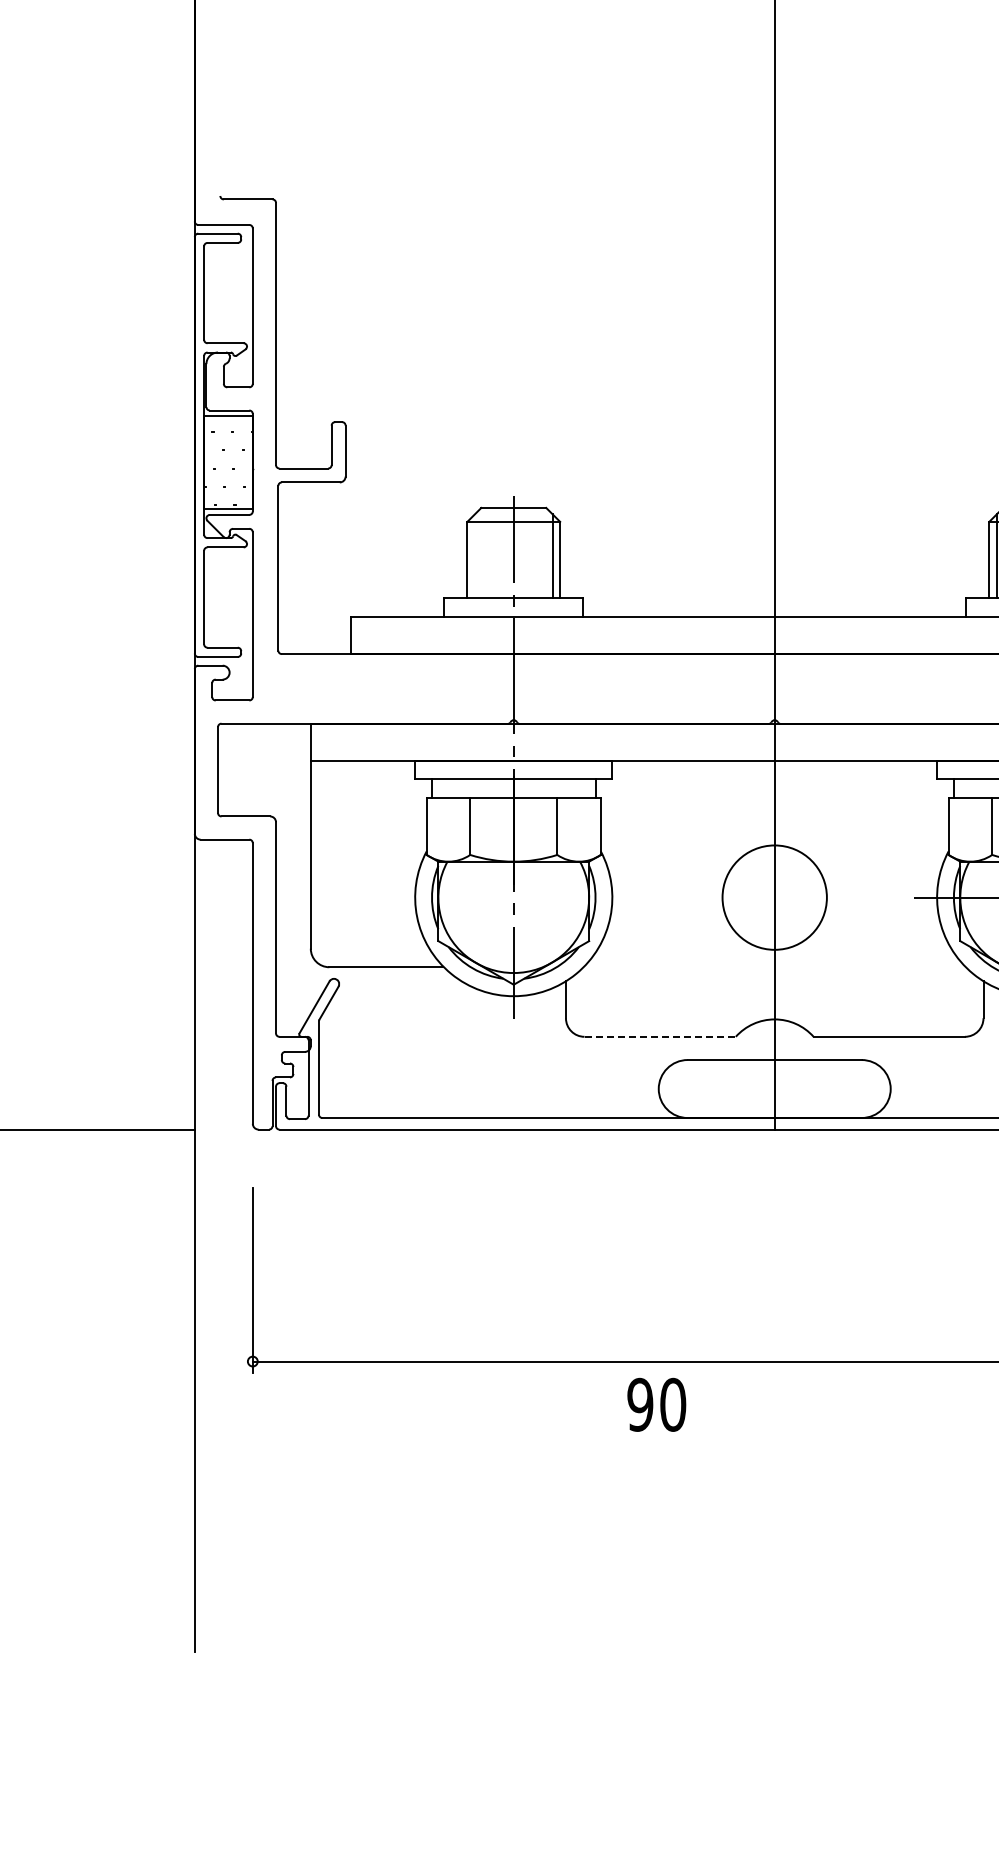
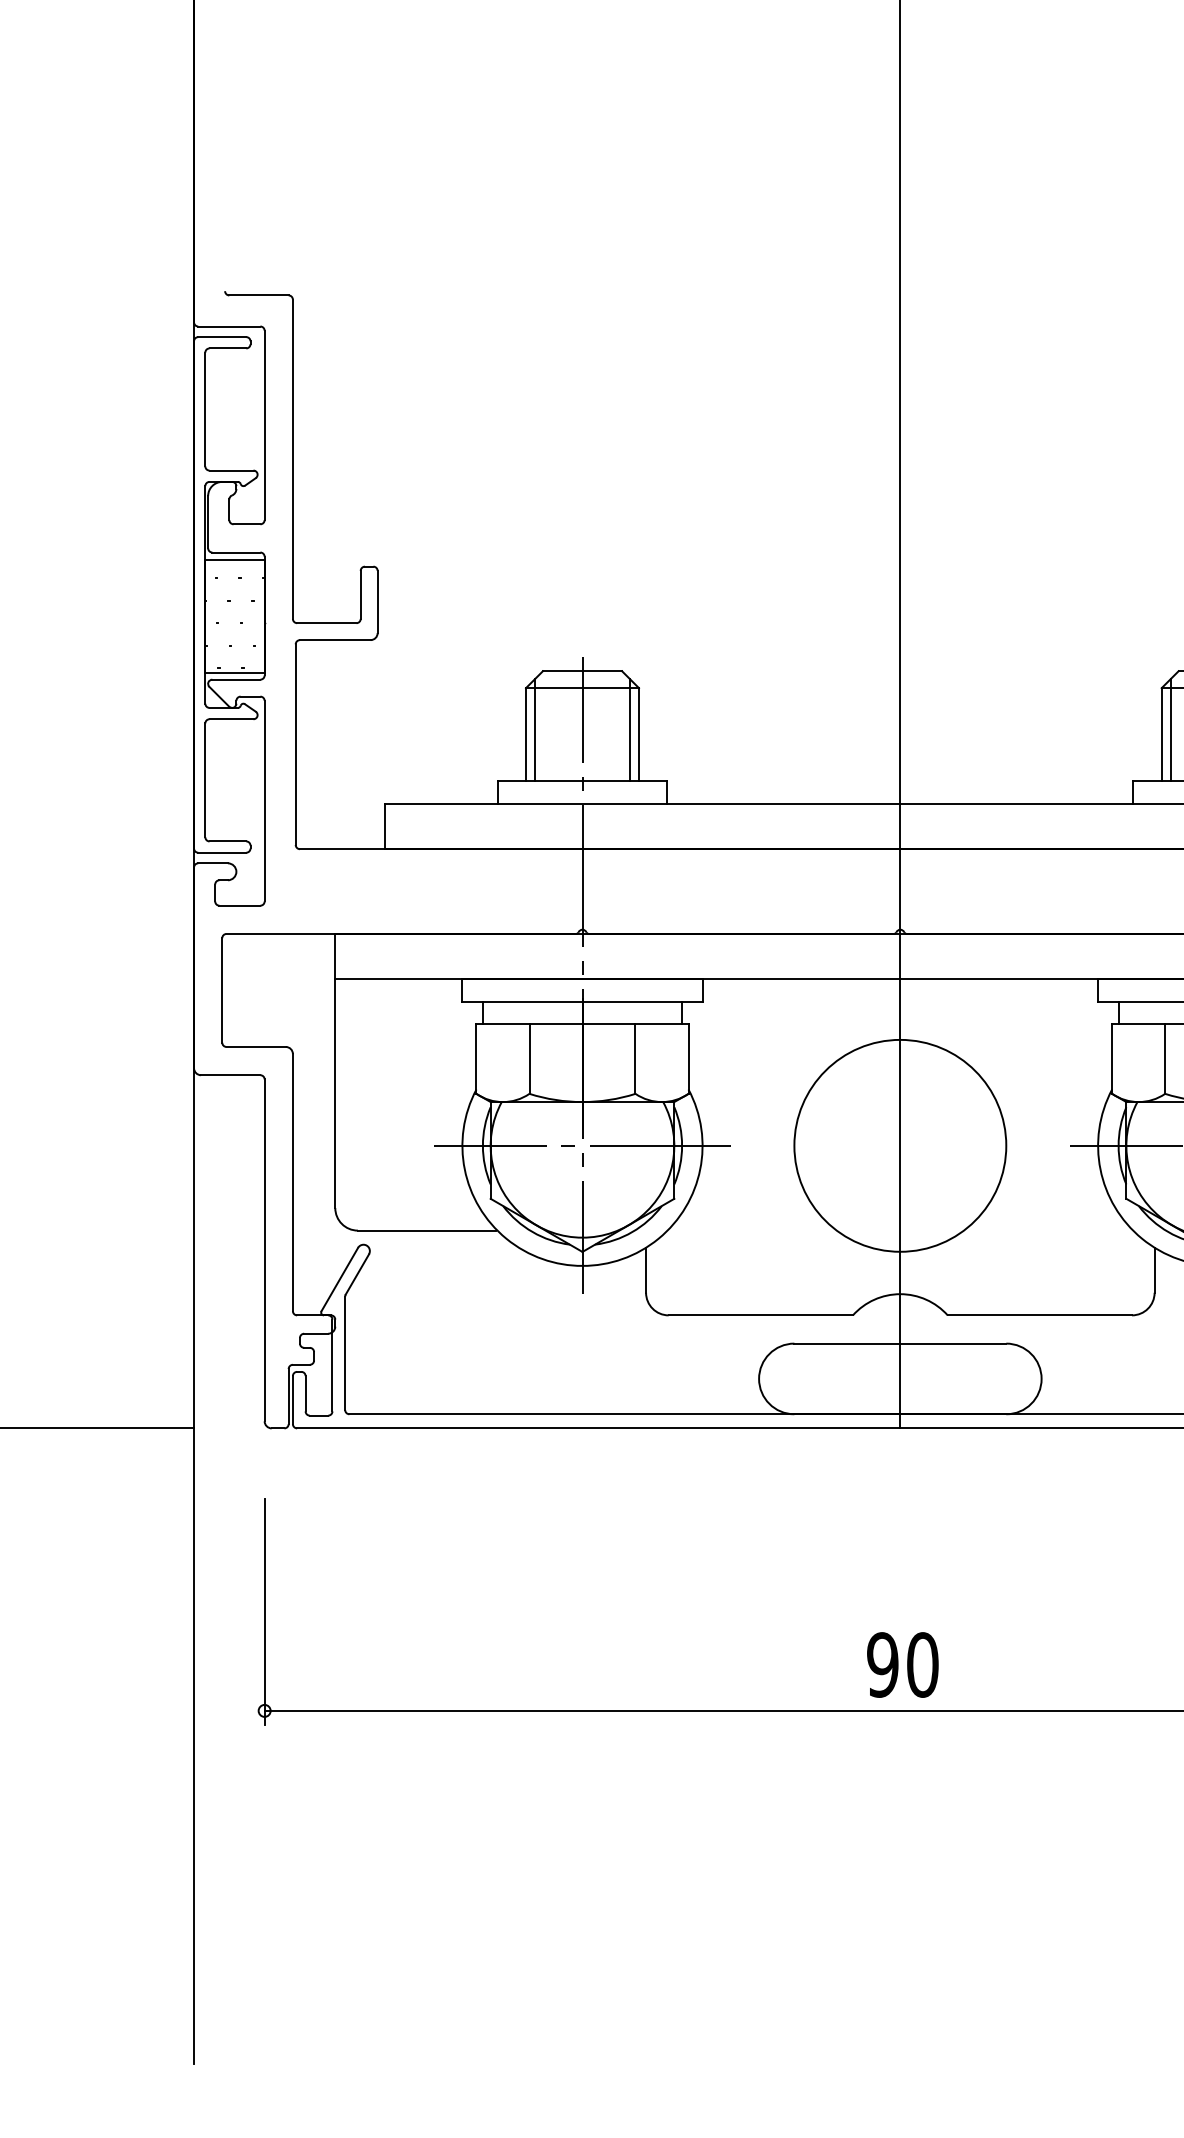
line: (474, 556) -> (534, 730), added
line: (513, 897) -> (582, 1145), added
circle: (774, 897) -> (900, 1145), size x1.67
line: (660, 1036) -> (761, 1314), dashed -> solid
text: (656, 1404) -> (902, 1664), moved

